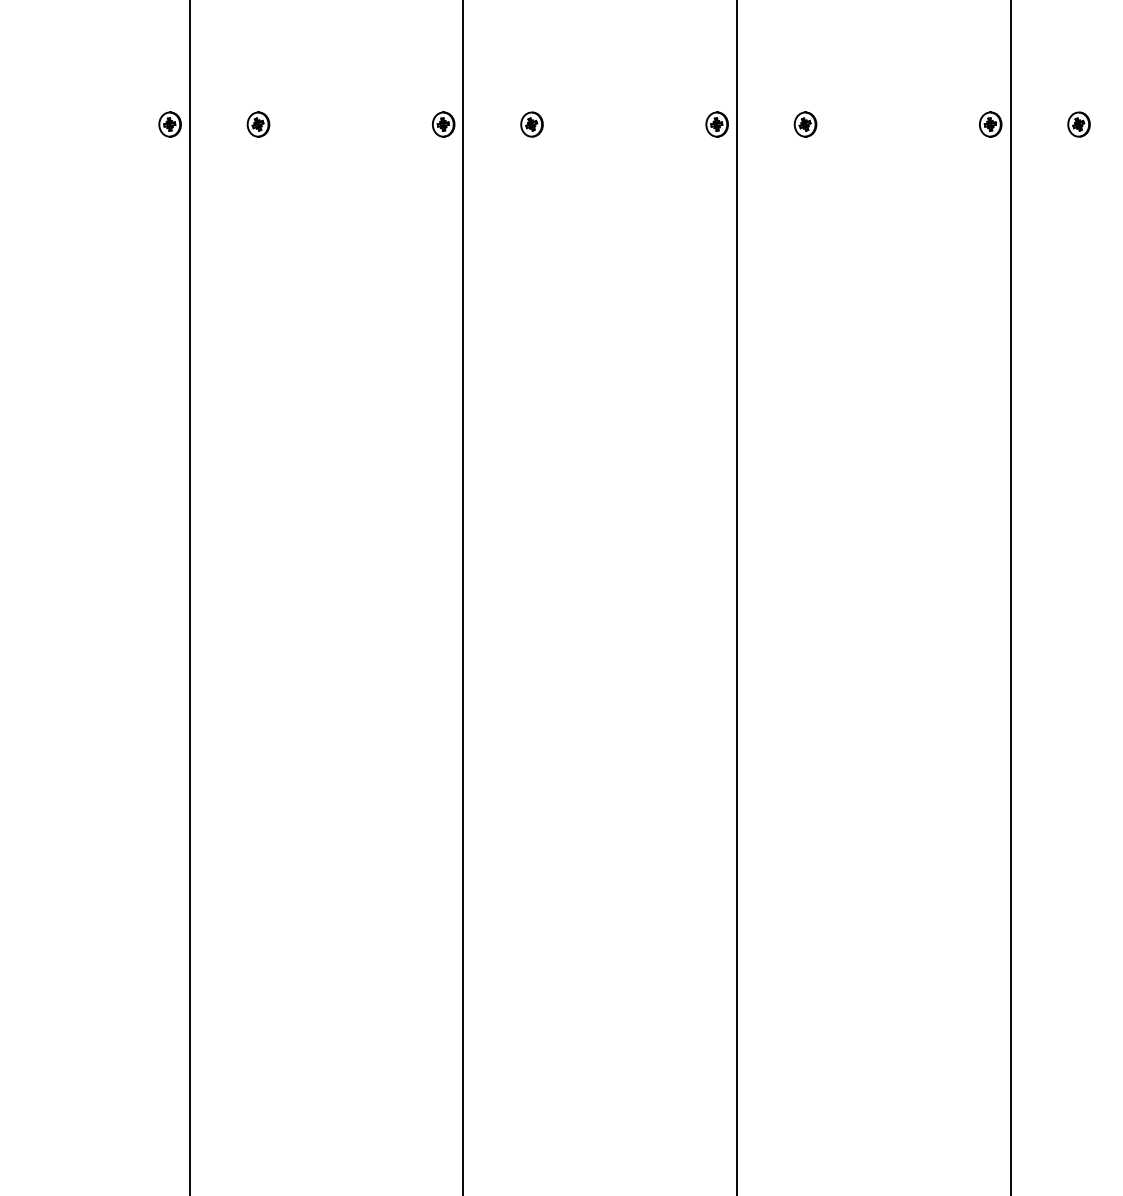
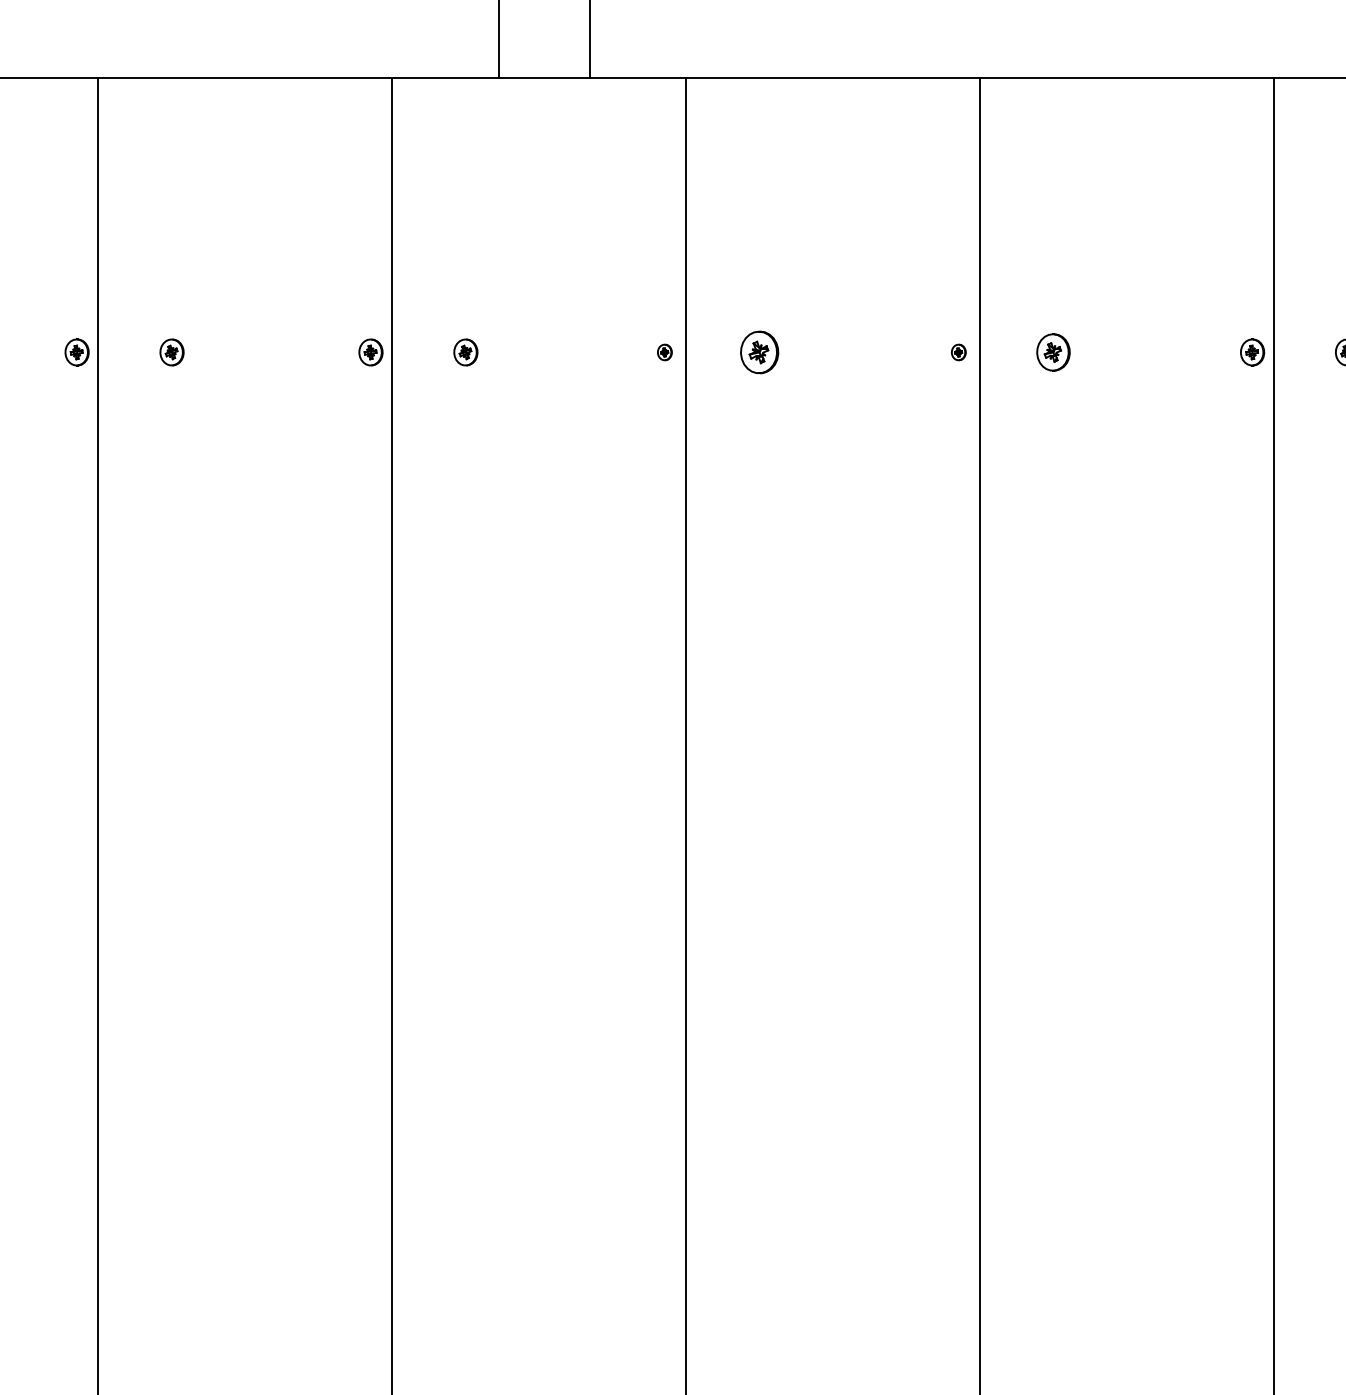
part: (443, 124) -> (664, 352), size x0.6
part: (531, 124) -> (759, 352), size x1.6
part: (716, 124) -> (958, 352), size x0.6
part: (805, 124) -> (1053, 352), size x1.4

